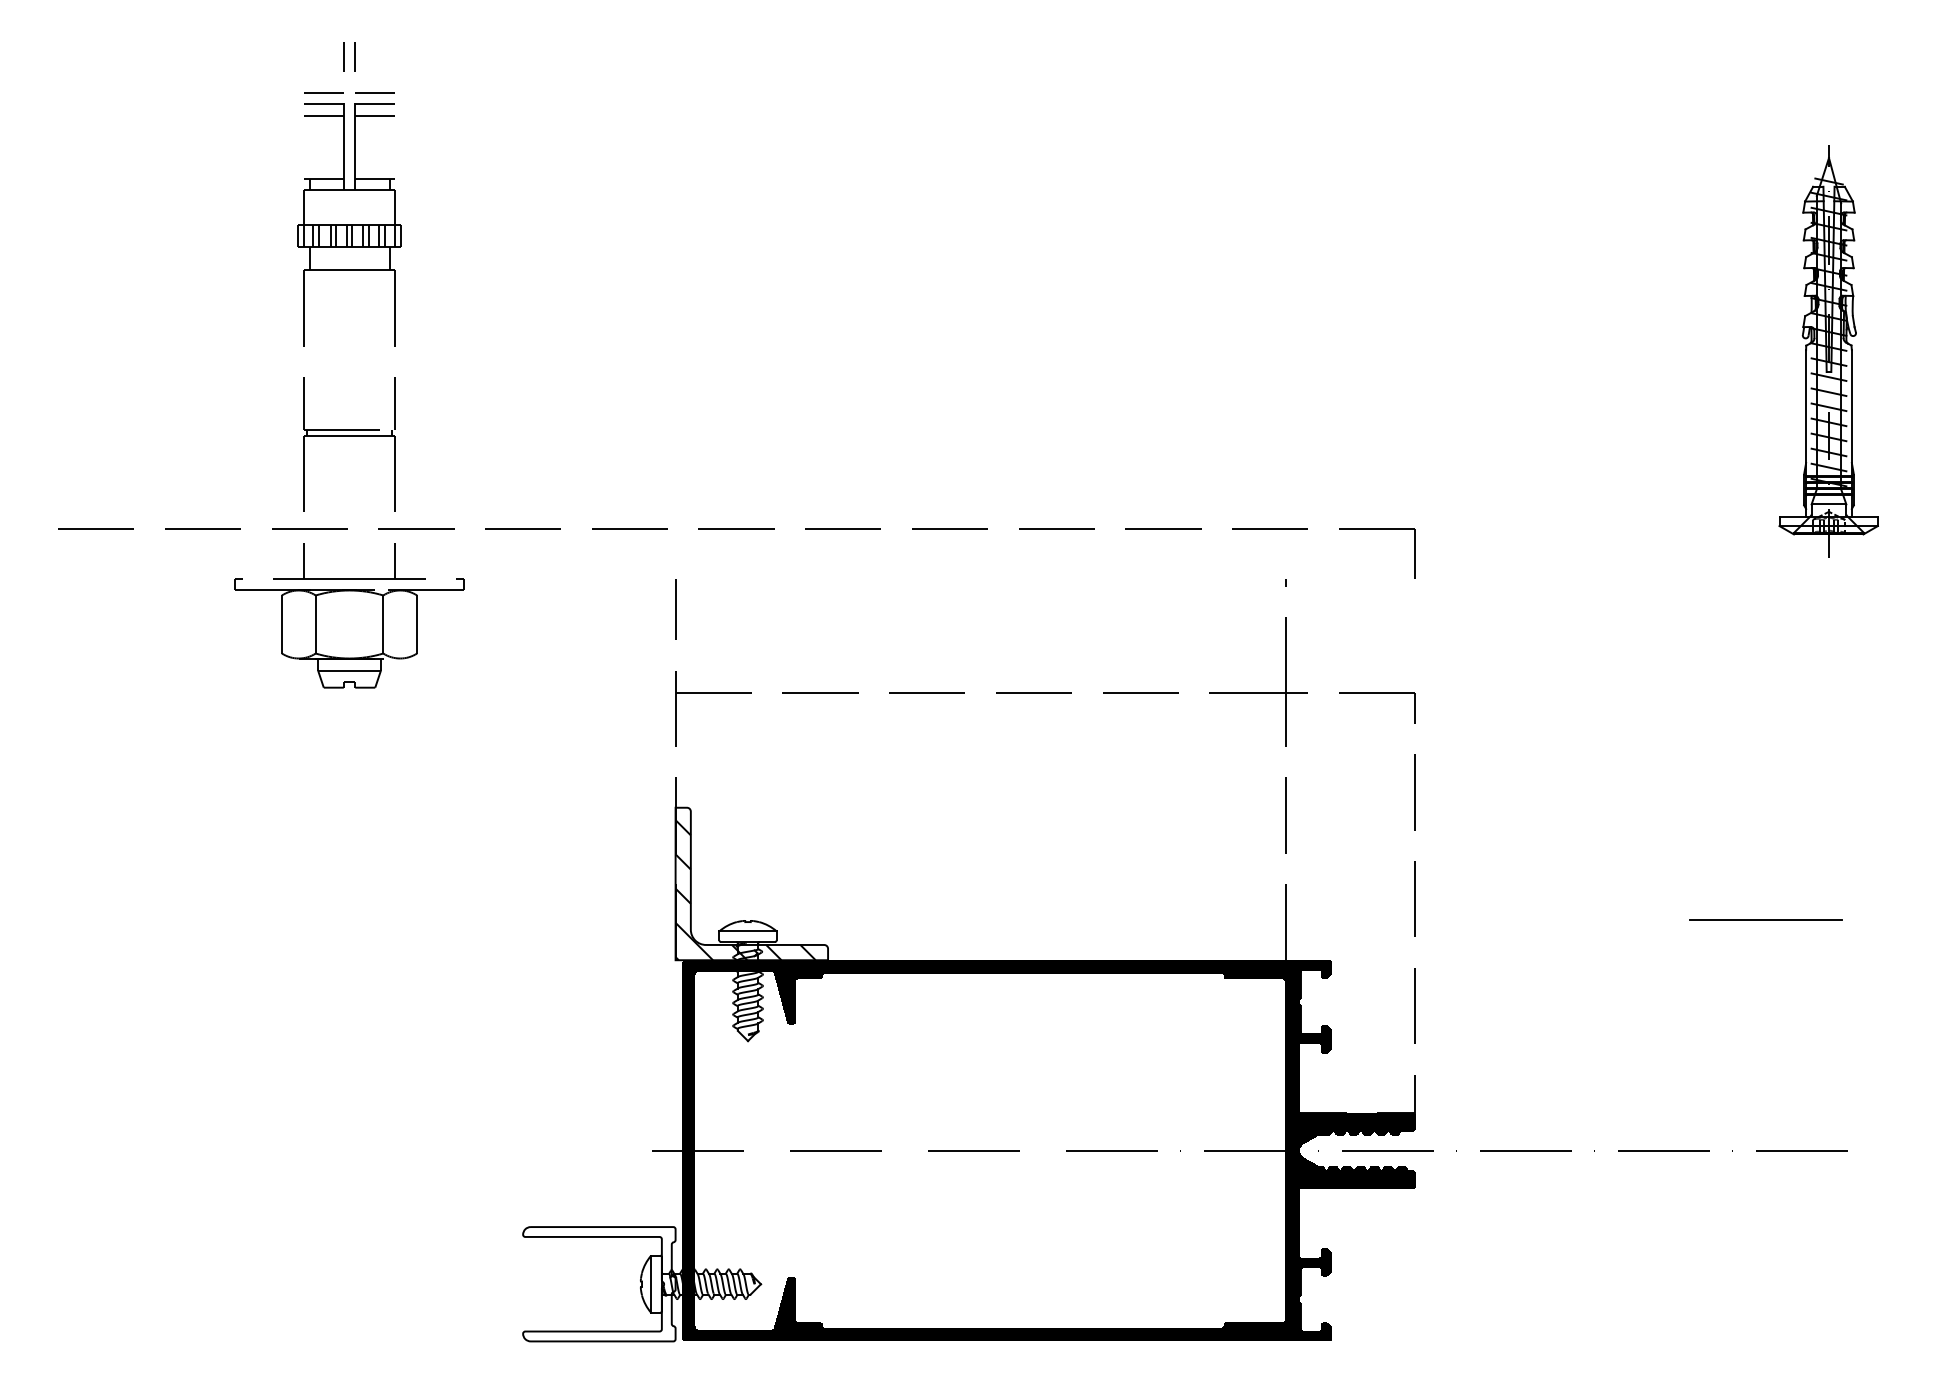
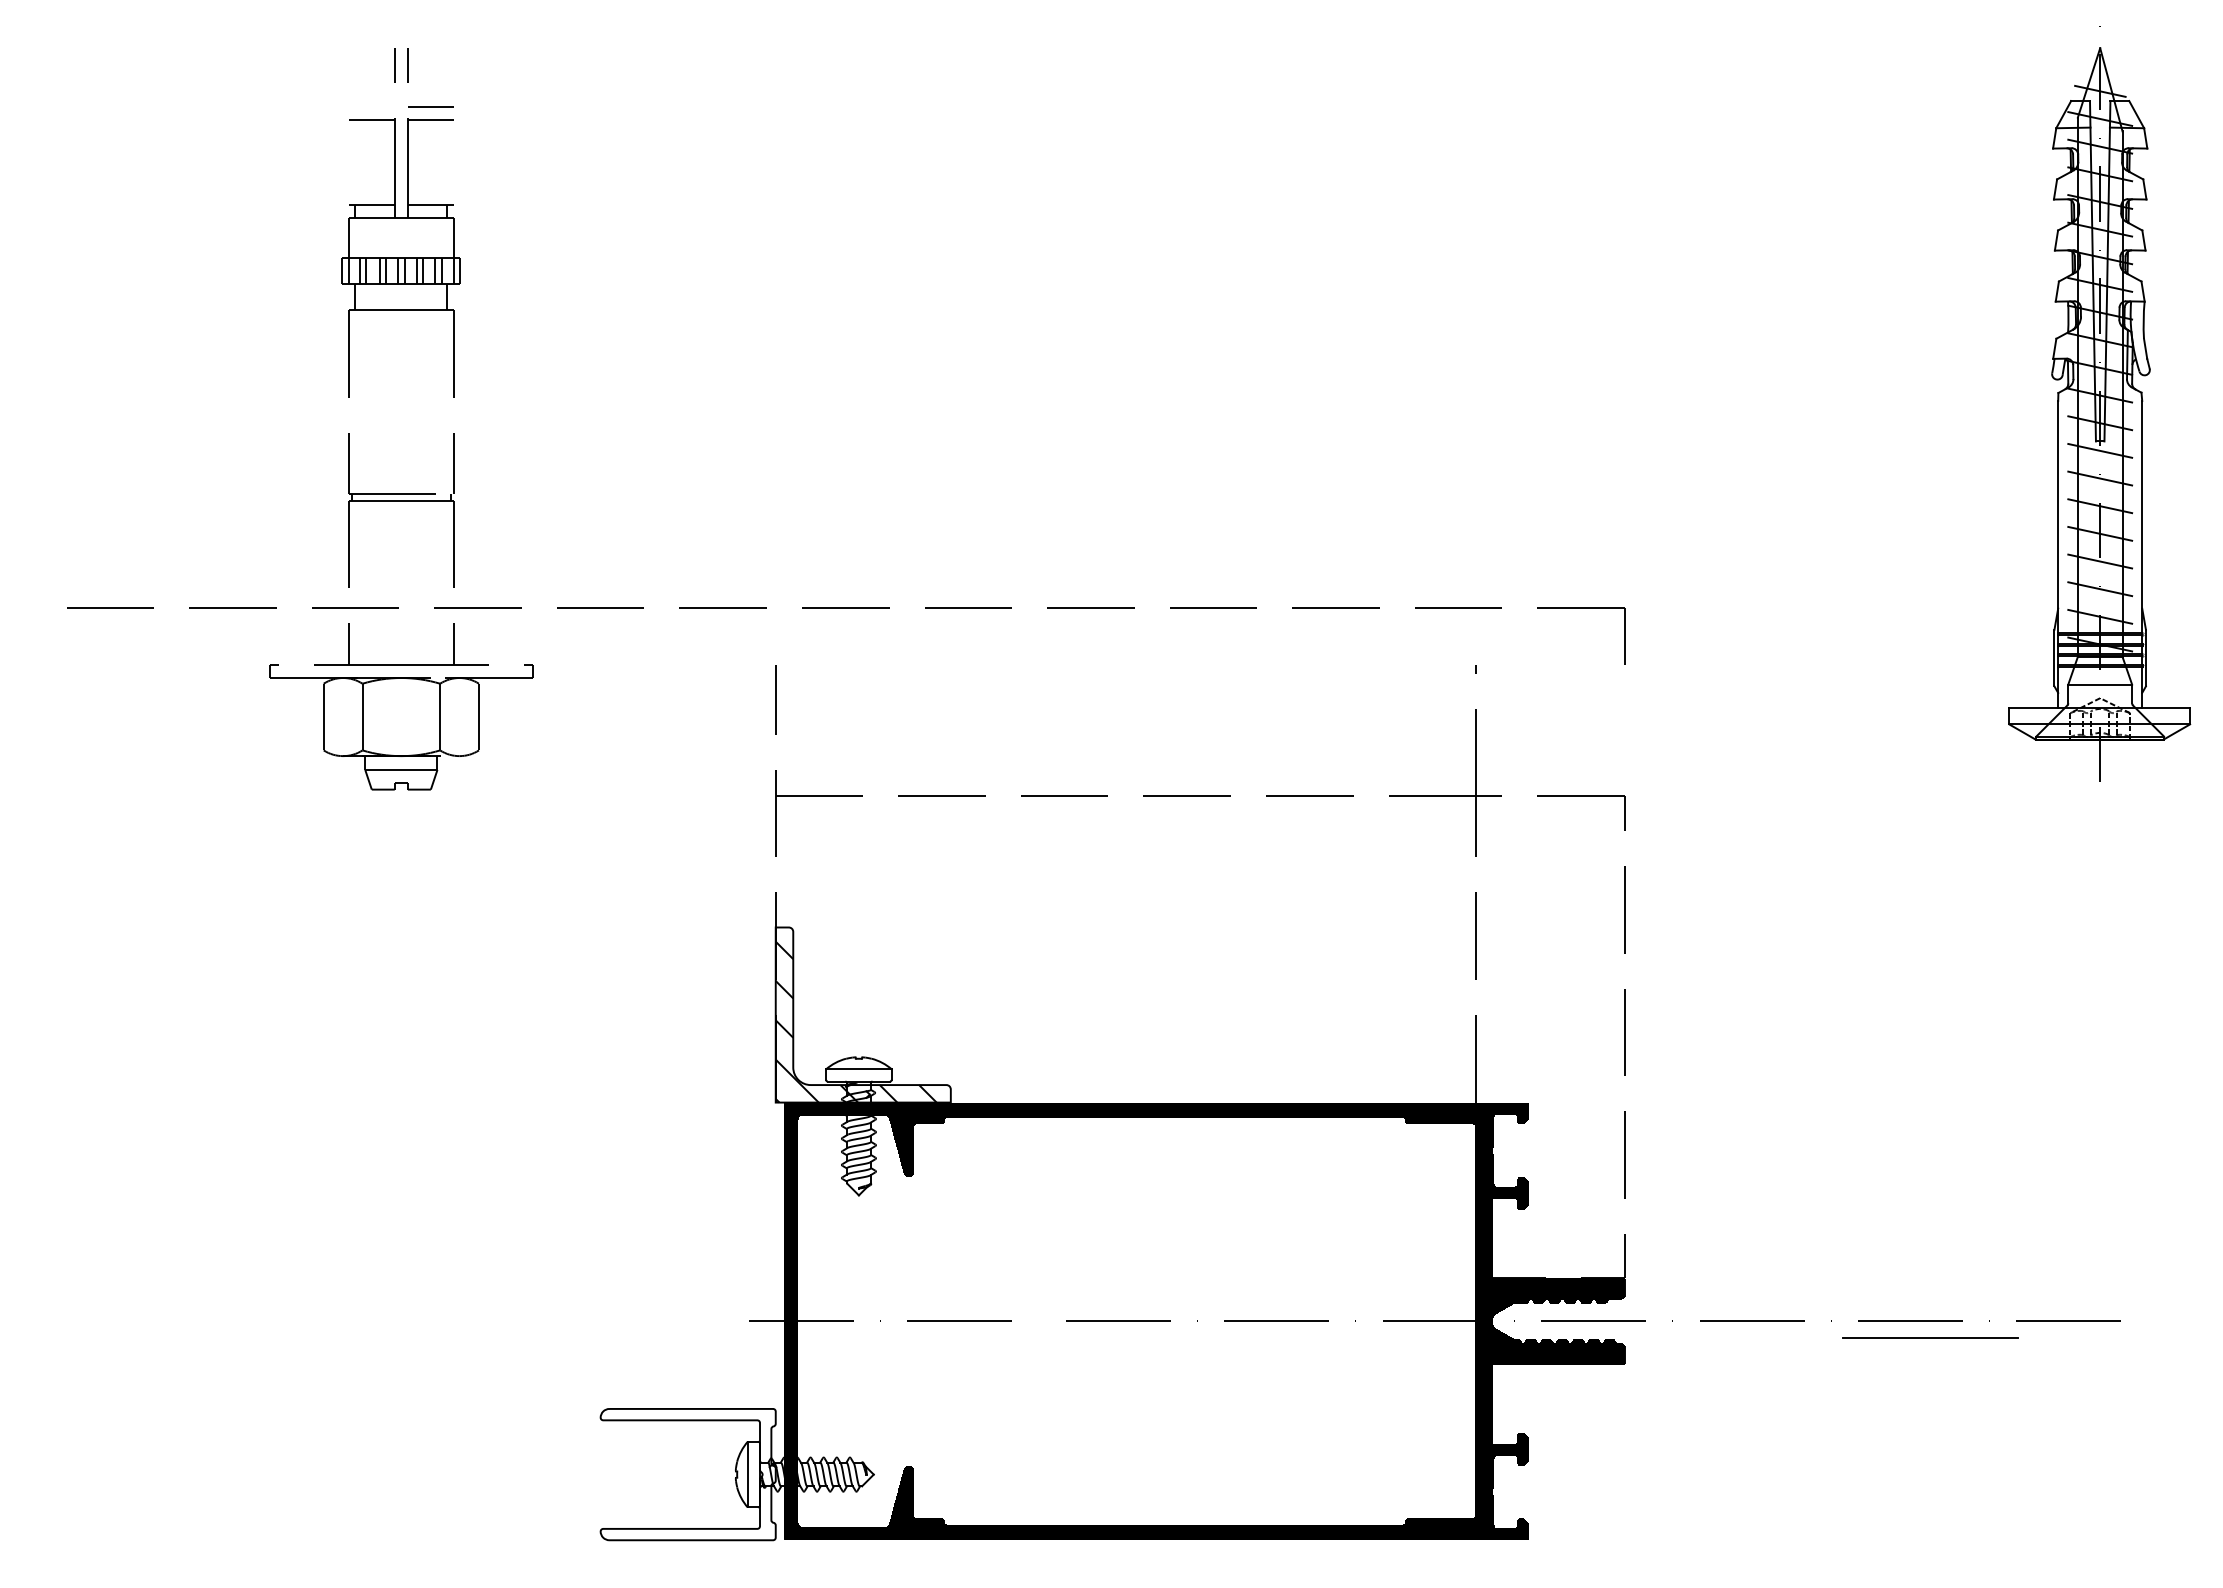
line: (323, 92) -> (371, 106), removed
line: (323, 116) -> (371, 133), removed
line: (374, 116) -> (430, 133), removed
part: (1828, 351) -> (2099, 403), size x1.6
line: (1765, 919) -> (1930, 1337), moved

